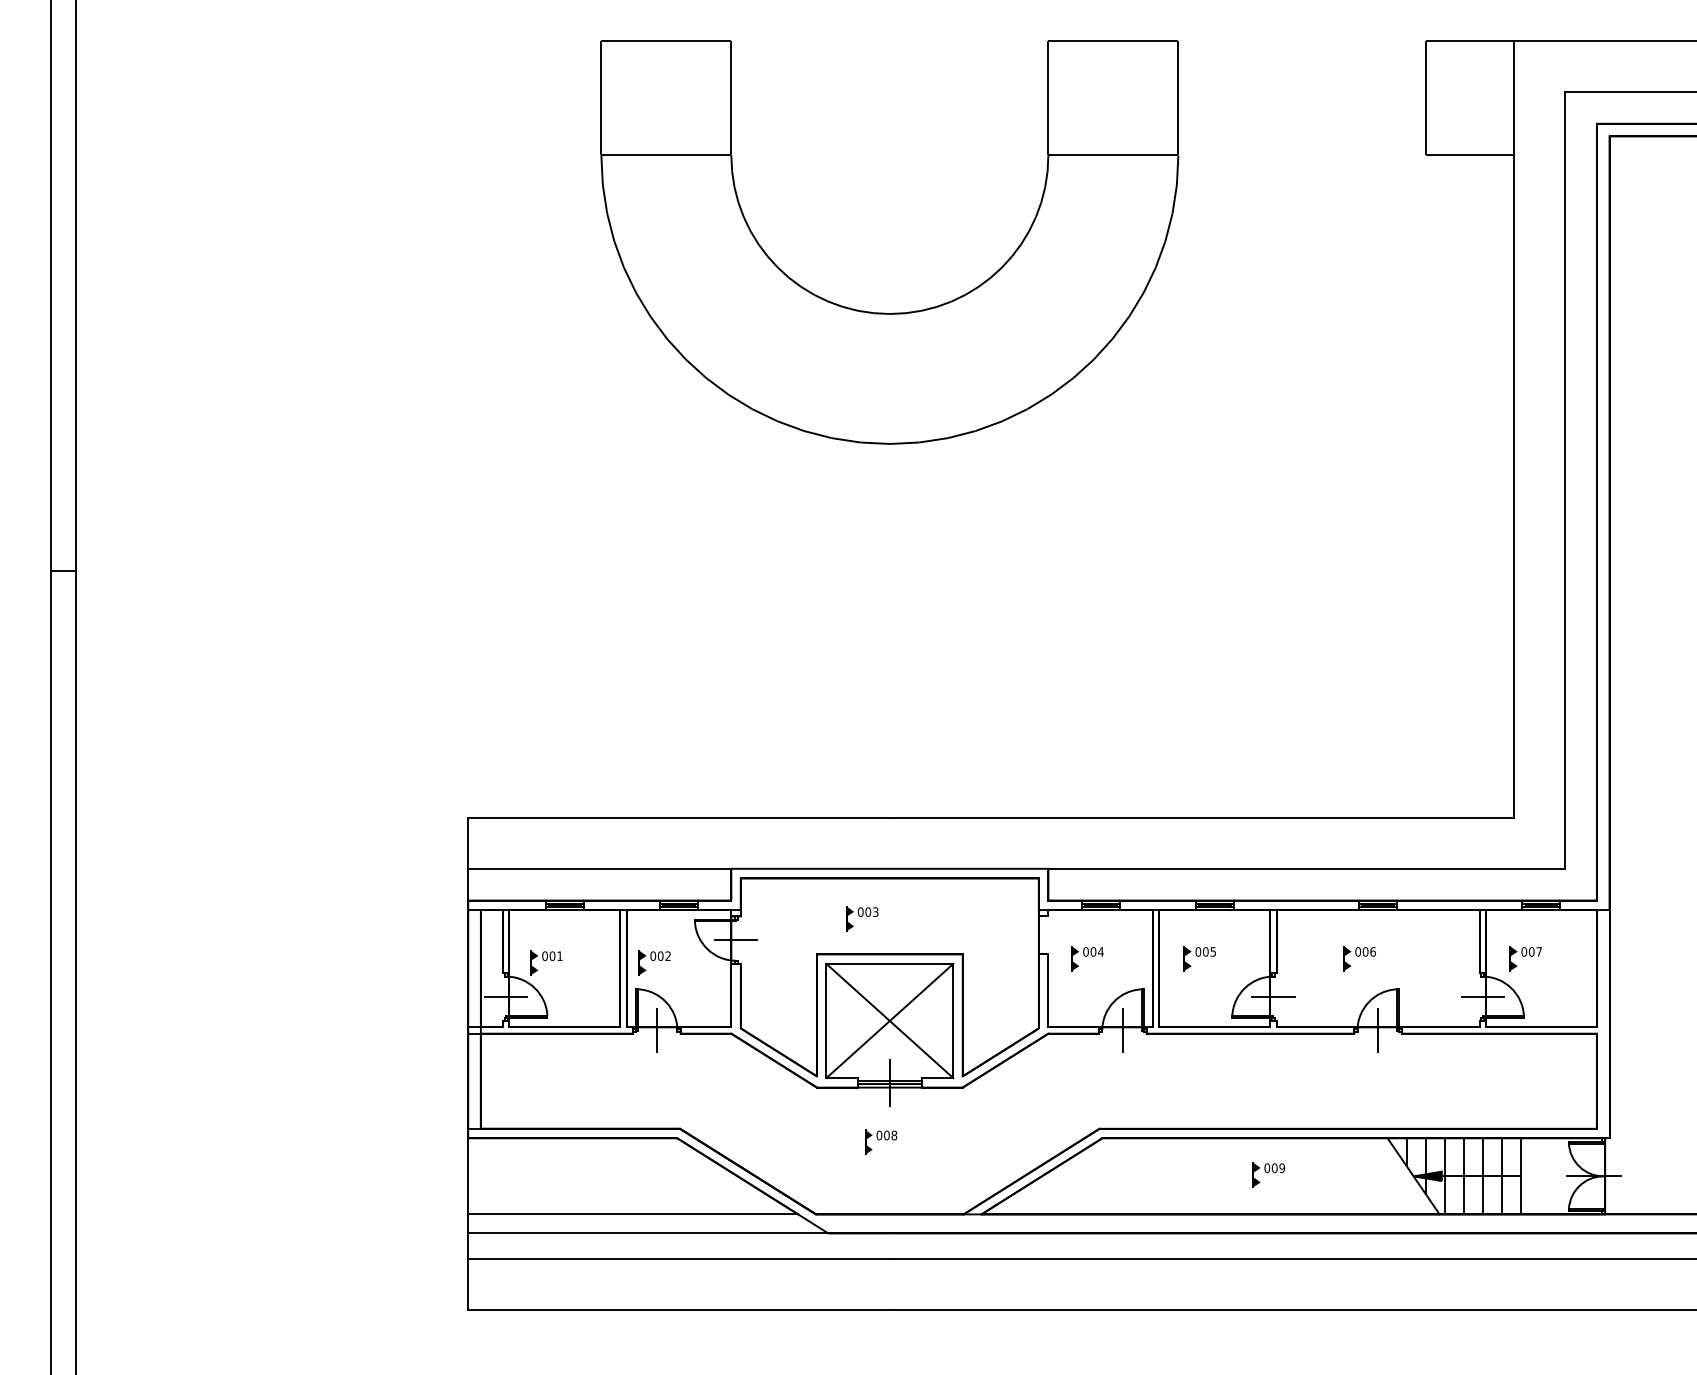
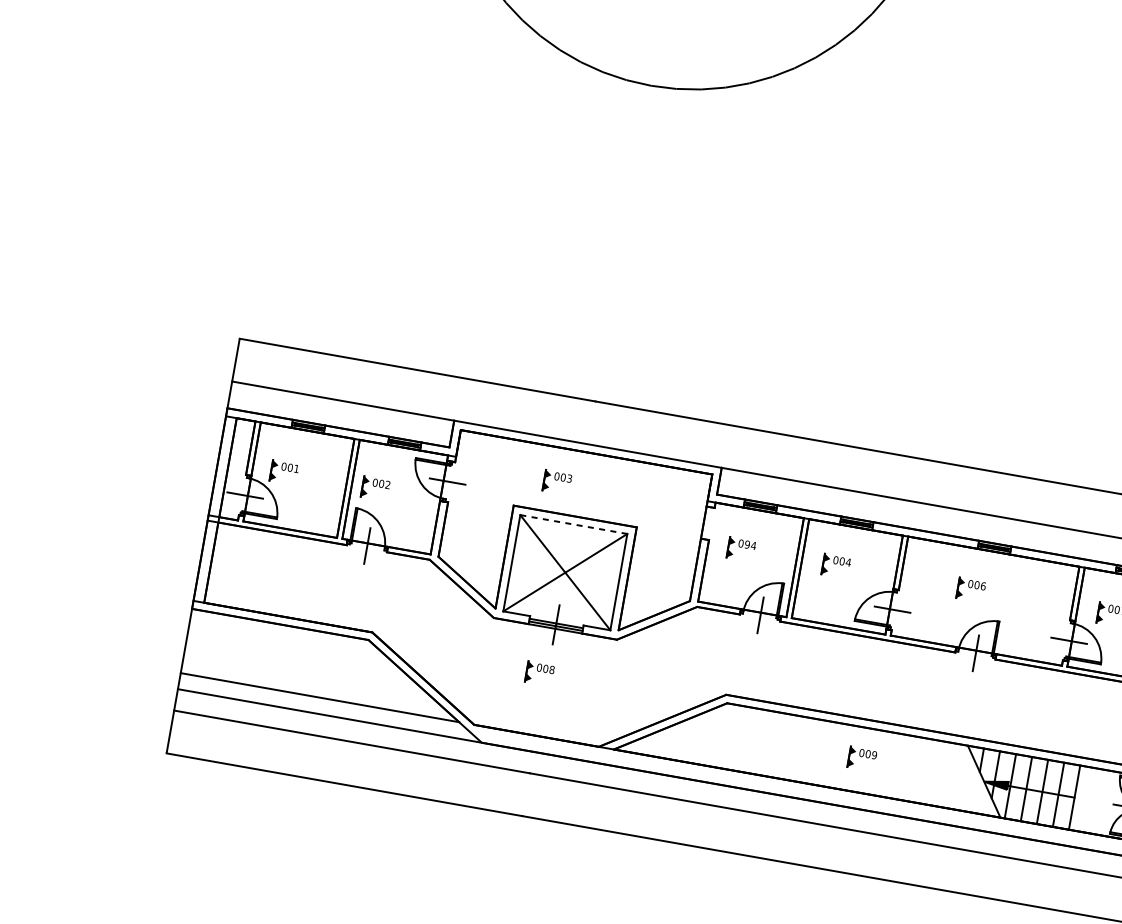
text: (1093, 951) -> (747, 544), 004 -> 094
text: (1213, 951) -> (848, 562), 005 -> 004
line: (890, 963) -> (574, 524), solid -> dashed

